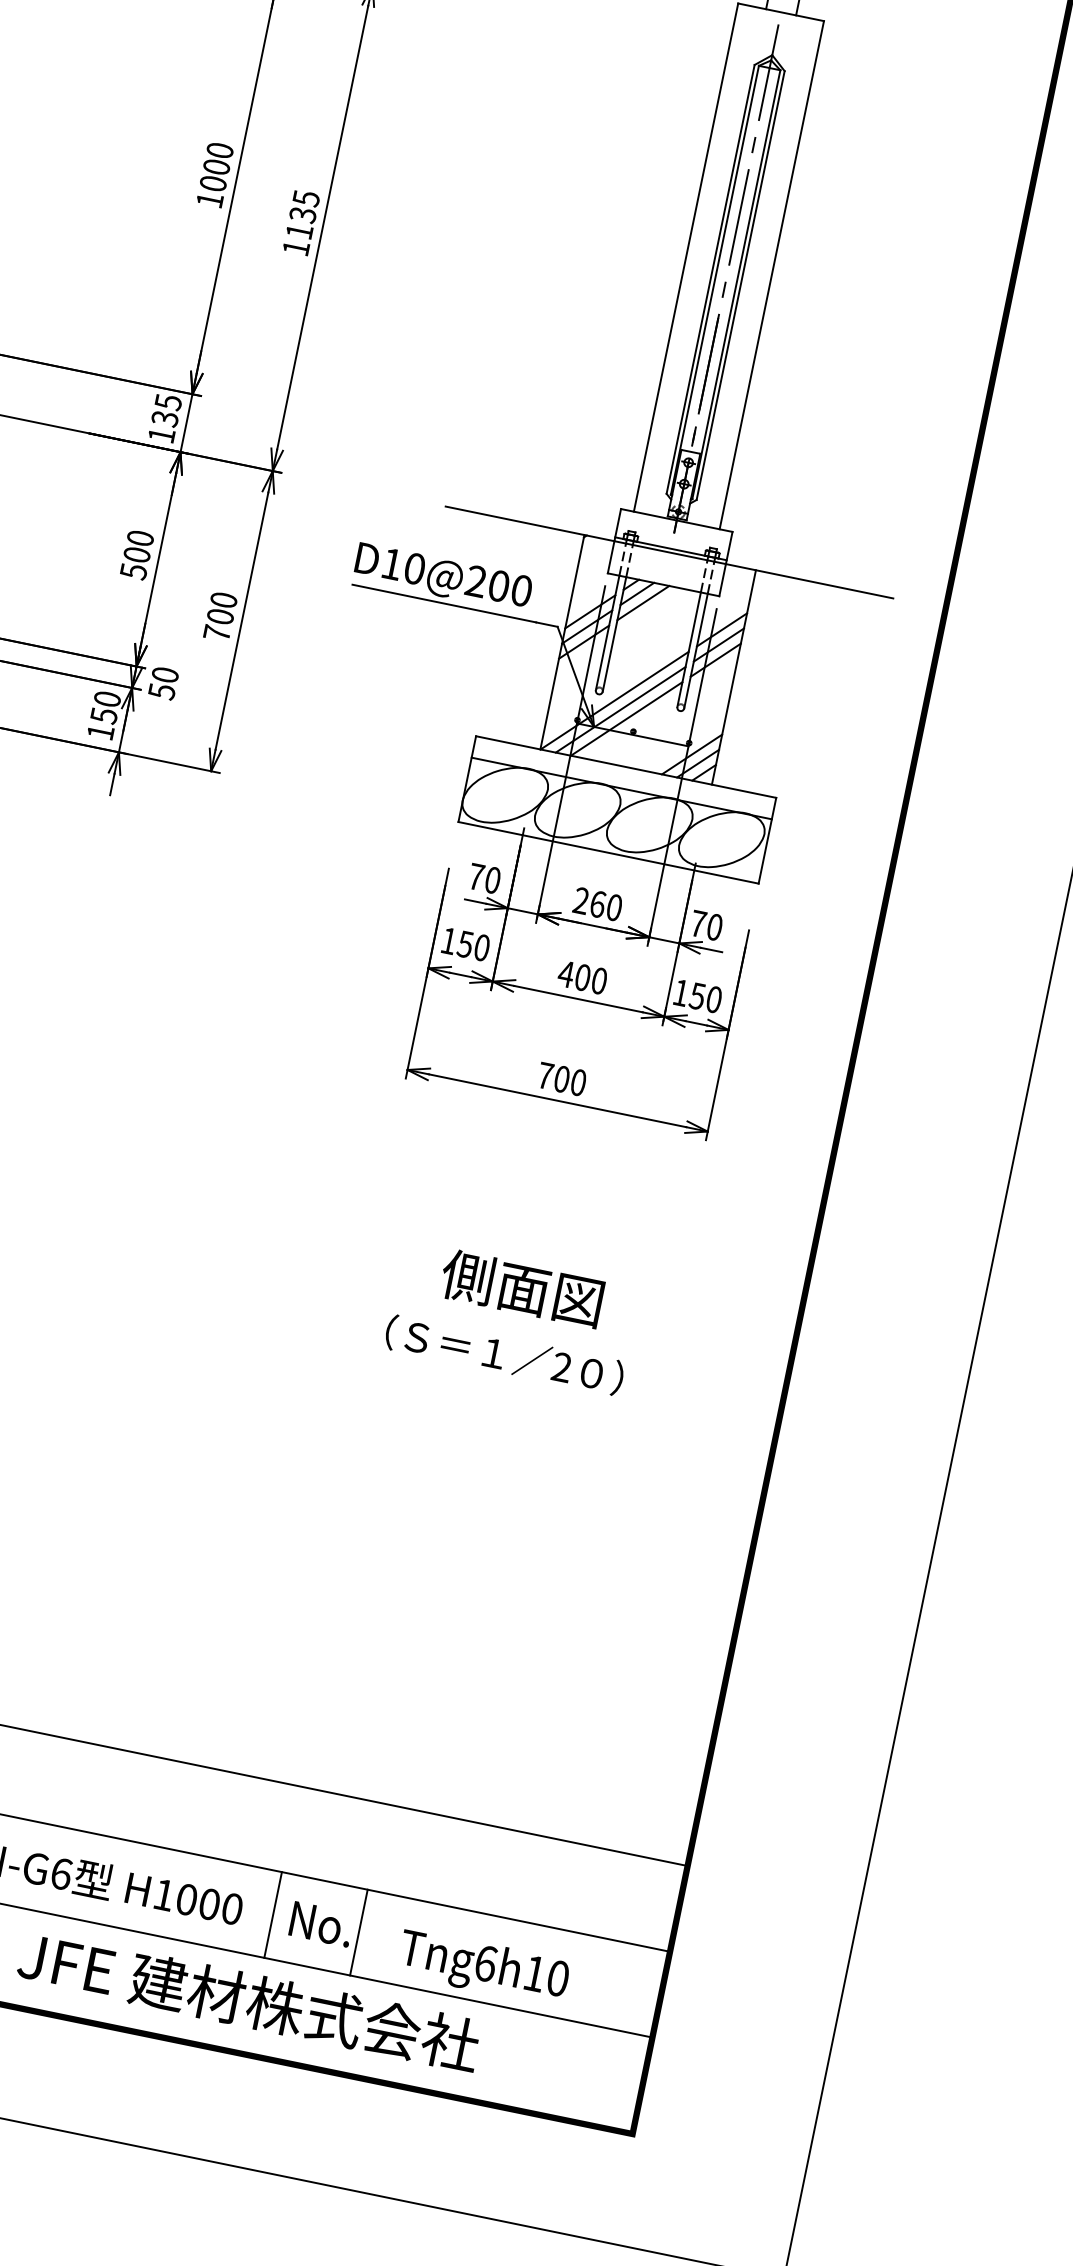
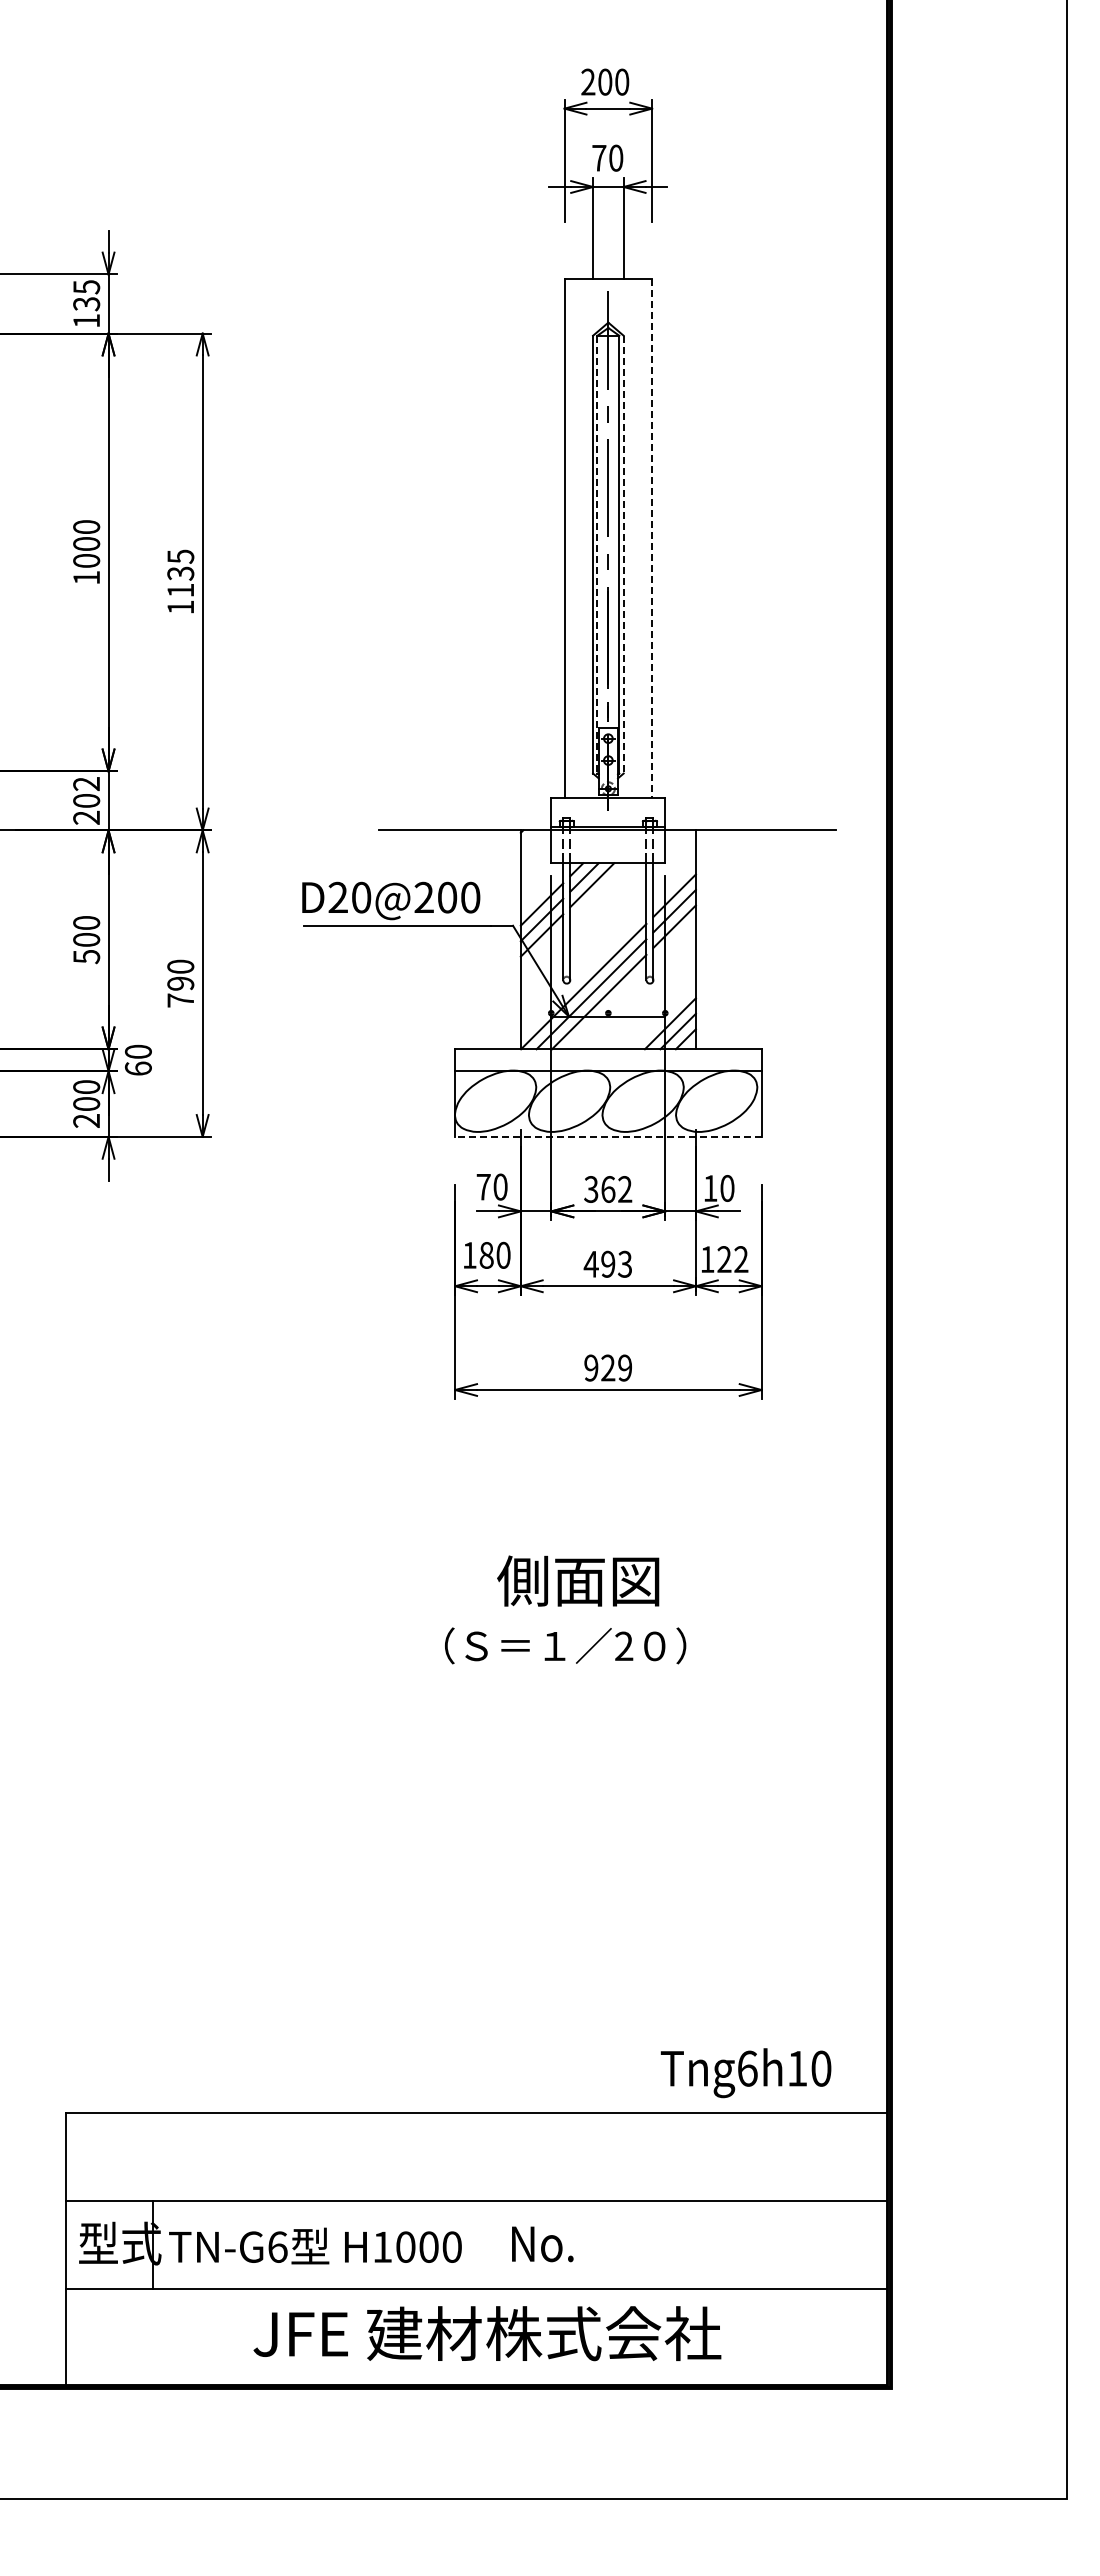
line: (772, 275) -> (652, 538), solid -> dashed
line: (715, 280) -> (597, 554), solid -> dashed
line: (740, 285) -> (623, 554), solid -> dashed
text: (164, 418) -> (86, 800), 135 -> 202
text: (391, 562) -> (337, 896), D10@200 -> D20@200
text: (220, 616) -> (180, 983), 700 -> 790
text: (161, 691) -> (137, 1068), 50 -> 60
text: (102, 723) -> (86, 1112), 150 -> 200
line: (607, 852) -> (607, 1136), solid -> dashed
text: (598, 904) -> (608, 1189), 260 -> 362
text: (698, 923) -> (710, 1188), 70 -> 10
text: (465, 944) -> (486, 1255), 150 -> 180
text: (591, 978) -> (616, 1263), 400 -> 493
text: (705, 997) -> (732, 1259), 150 -> 122
text: (562, 1078) -> (608, 1367), 700 -> 929
text: (522, 1288) -> (578, 1580), moved
text: (504, 1354) -> (565, 1645), moved
line: (273, 1914) -> (493, 2244), removed
line: (358, 1932) -> (580, 2244), removed
text: (482, 1967) -> (745, 2073), moved

